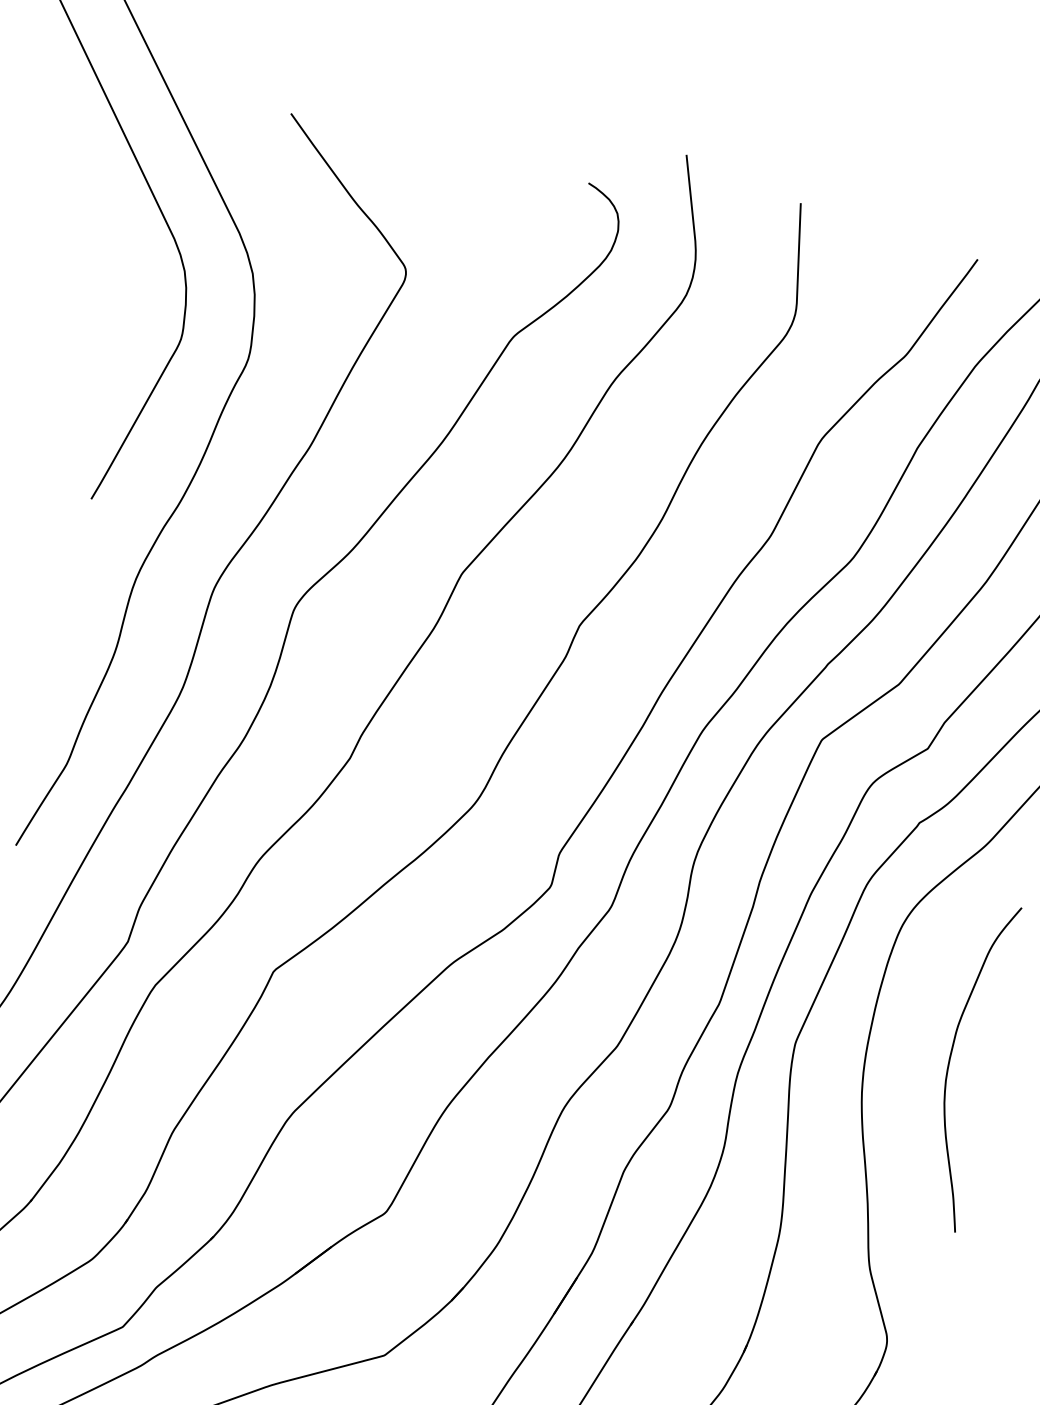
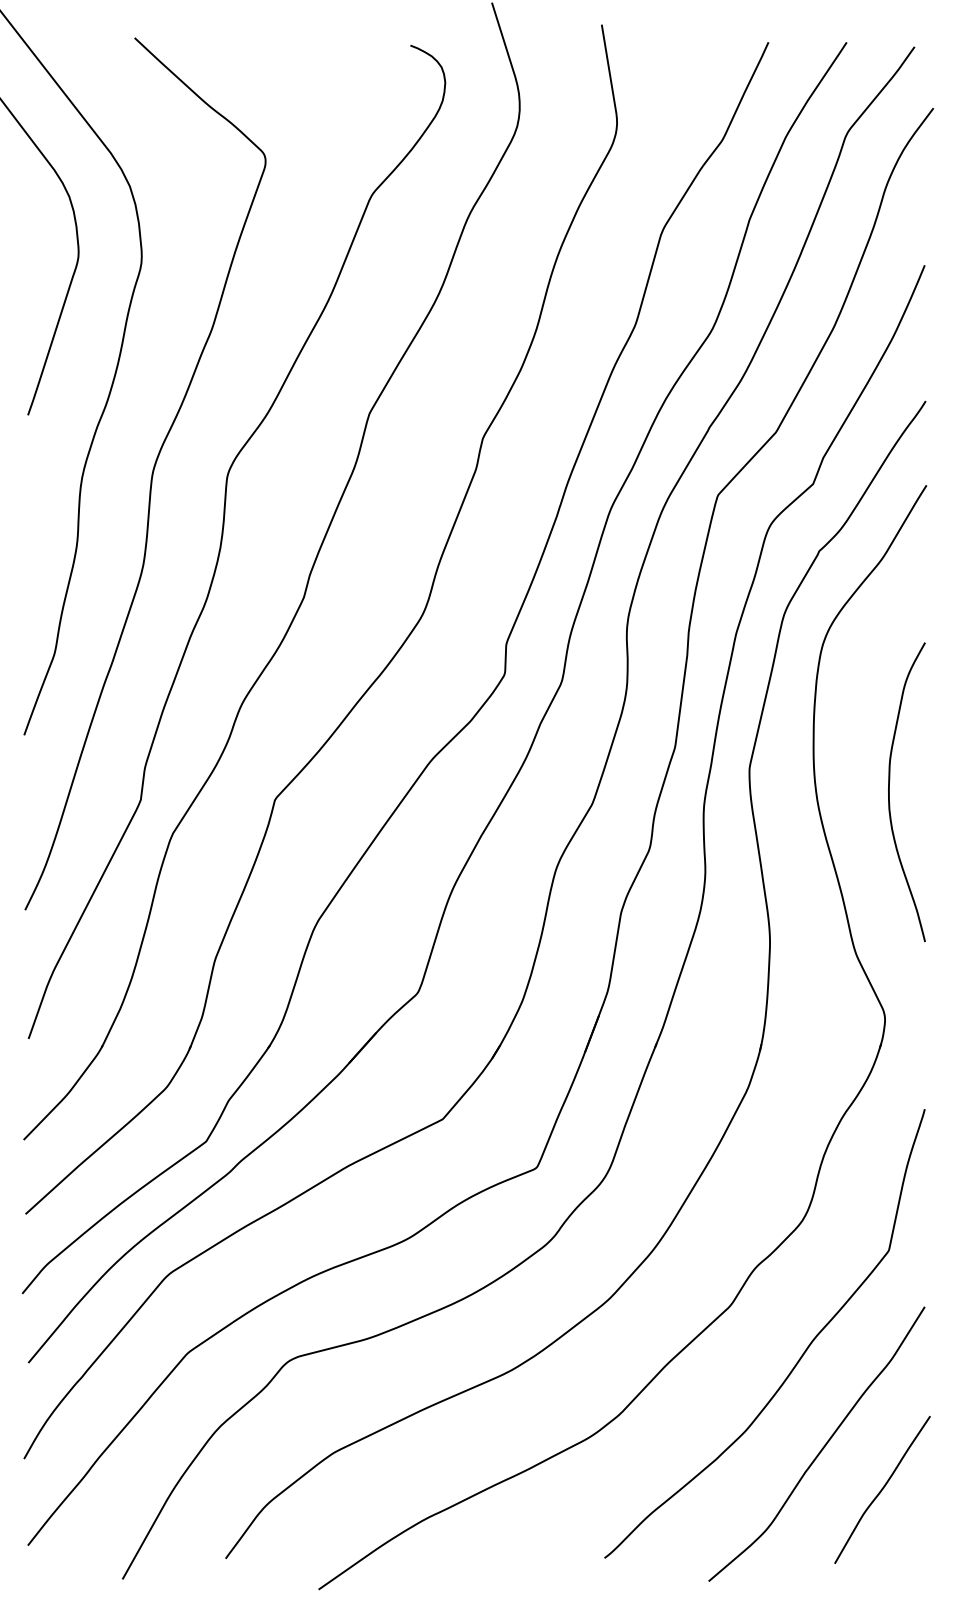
curve: (949, 1062) -> (889, 792), moved

